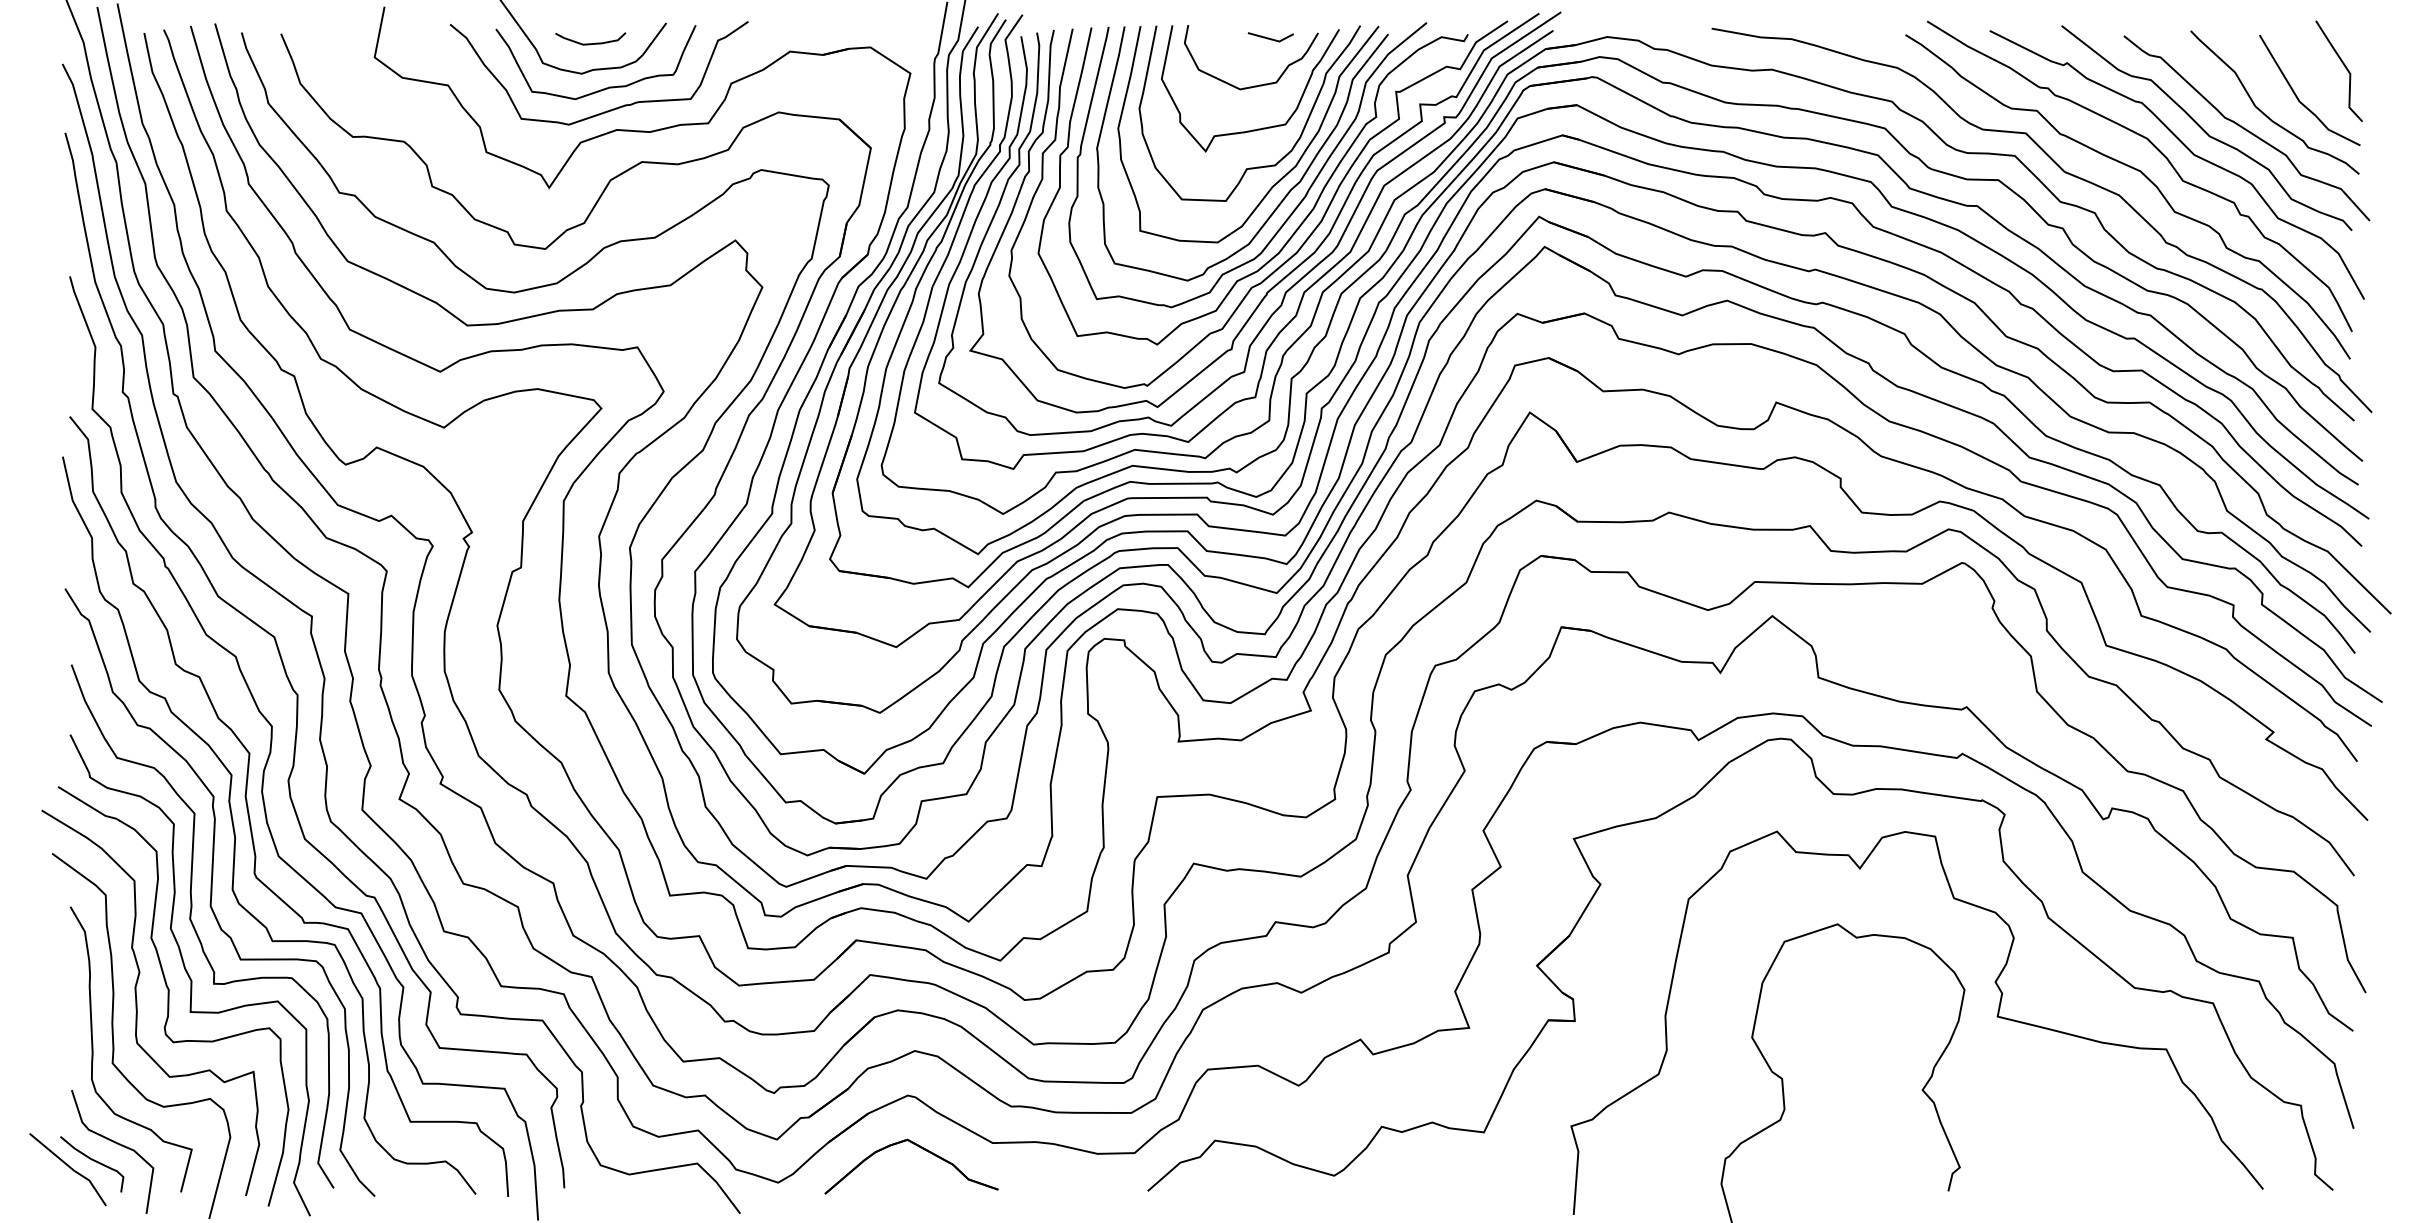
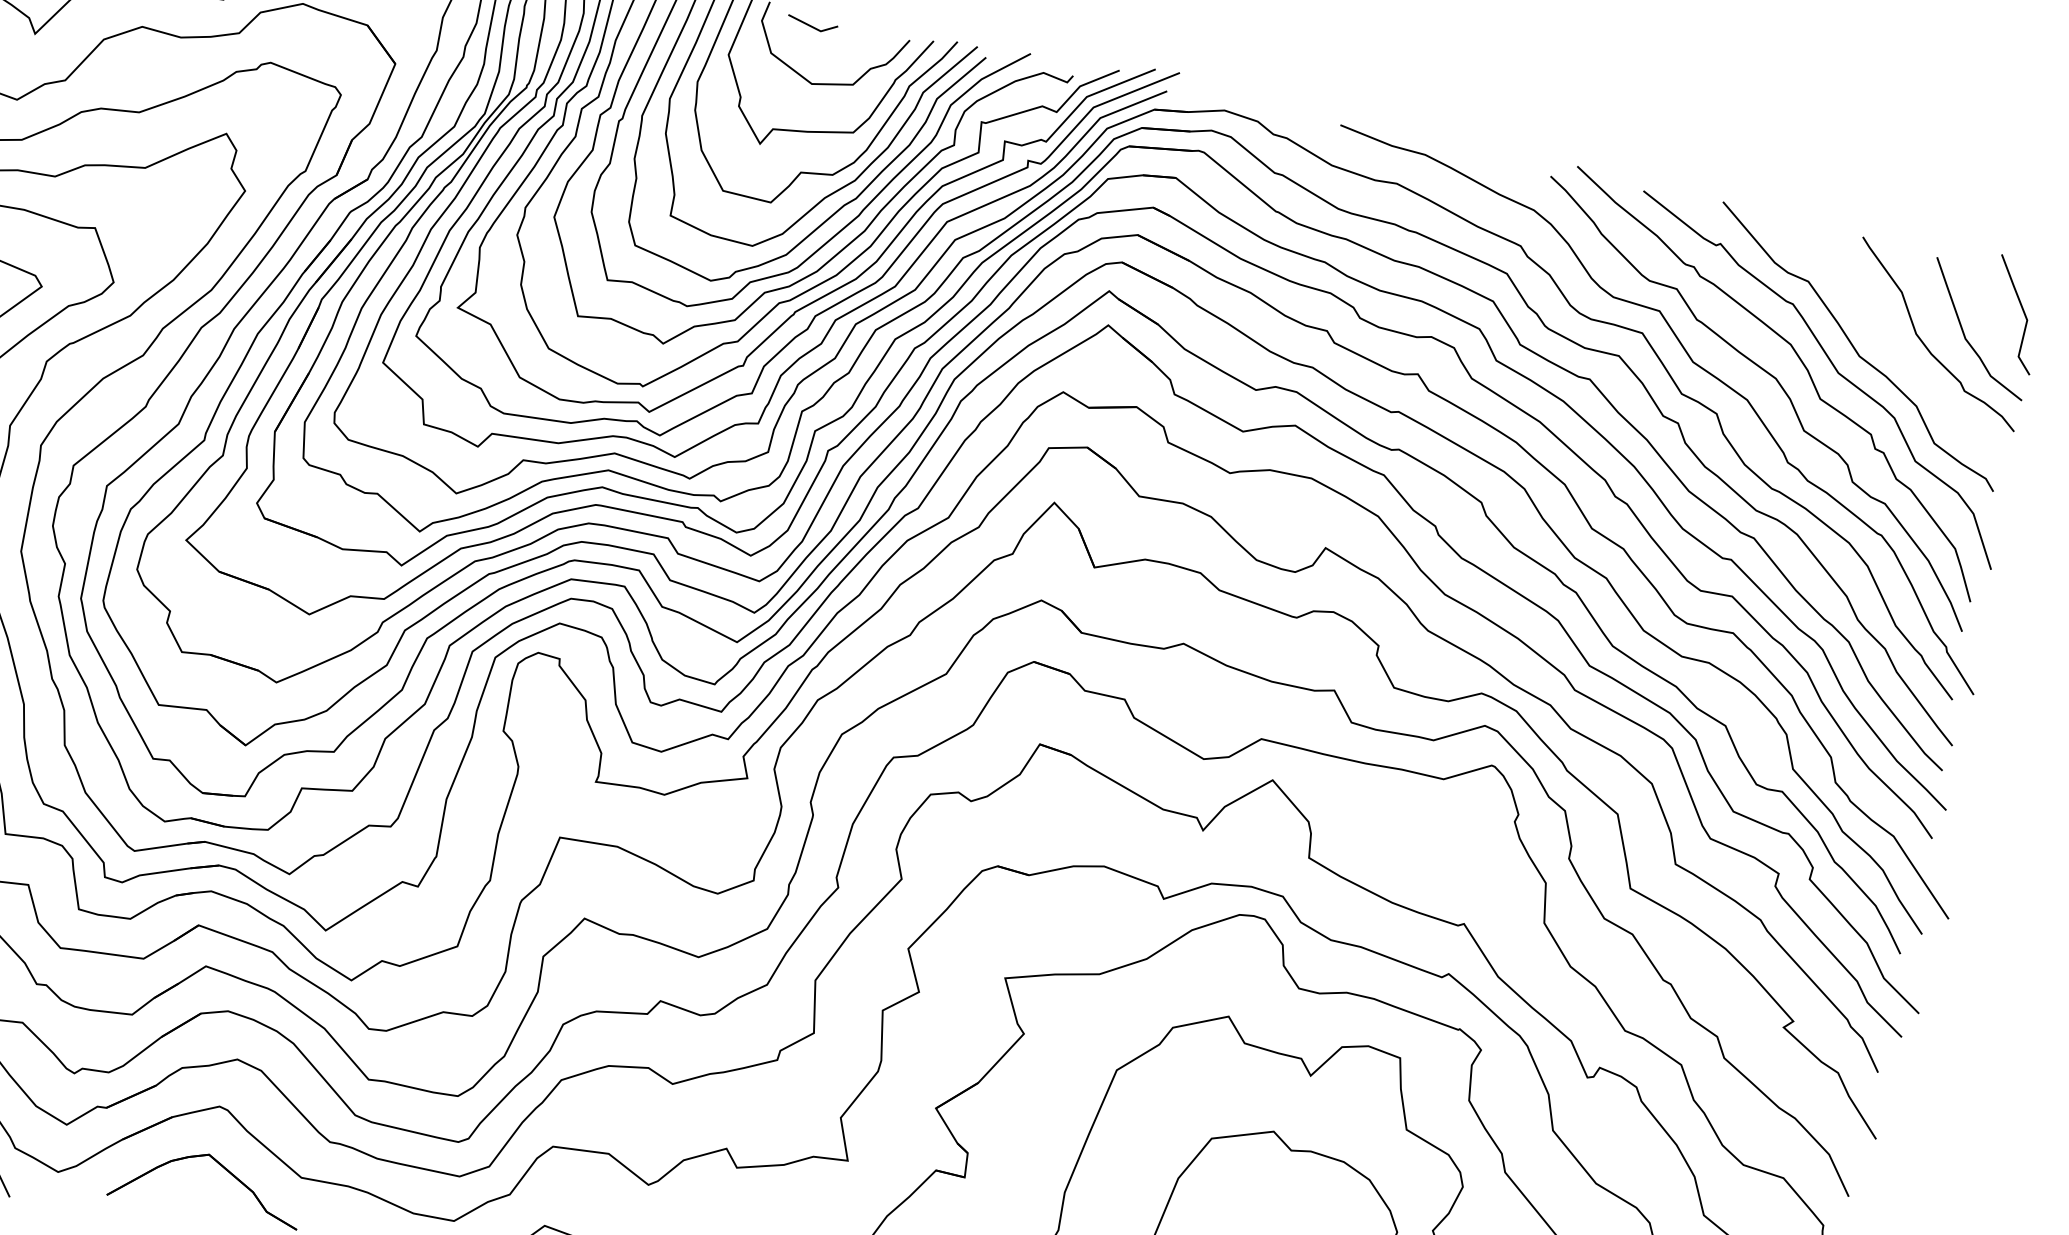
line: (1269, 37) -> (810, 24), moved
curve: (2246, 128) -> (1901, 356), removed

